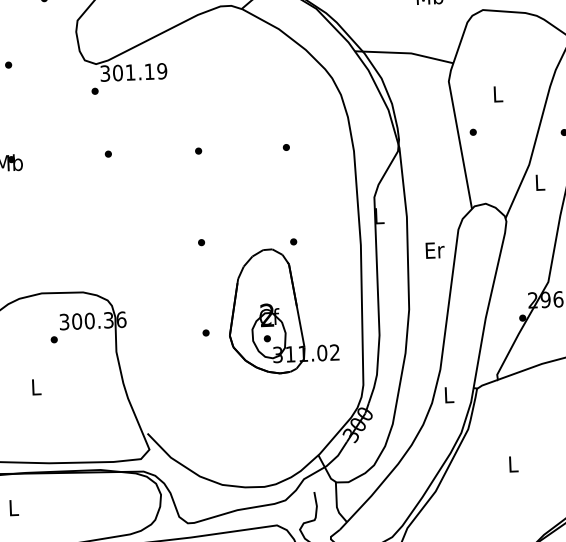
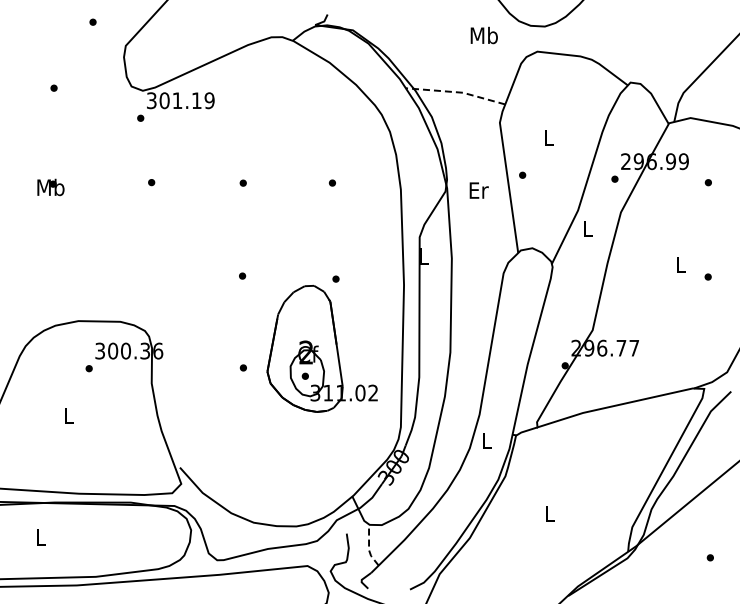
line: (404, 53) -> (456, 92), solid -> dashed
text: (434, 250) -> (478, 190), moved
line: (337, 505) -> (369, 548), solid -> dashed

